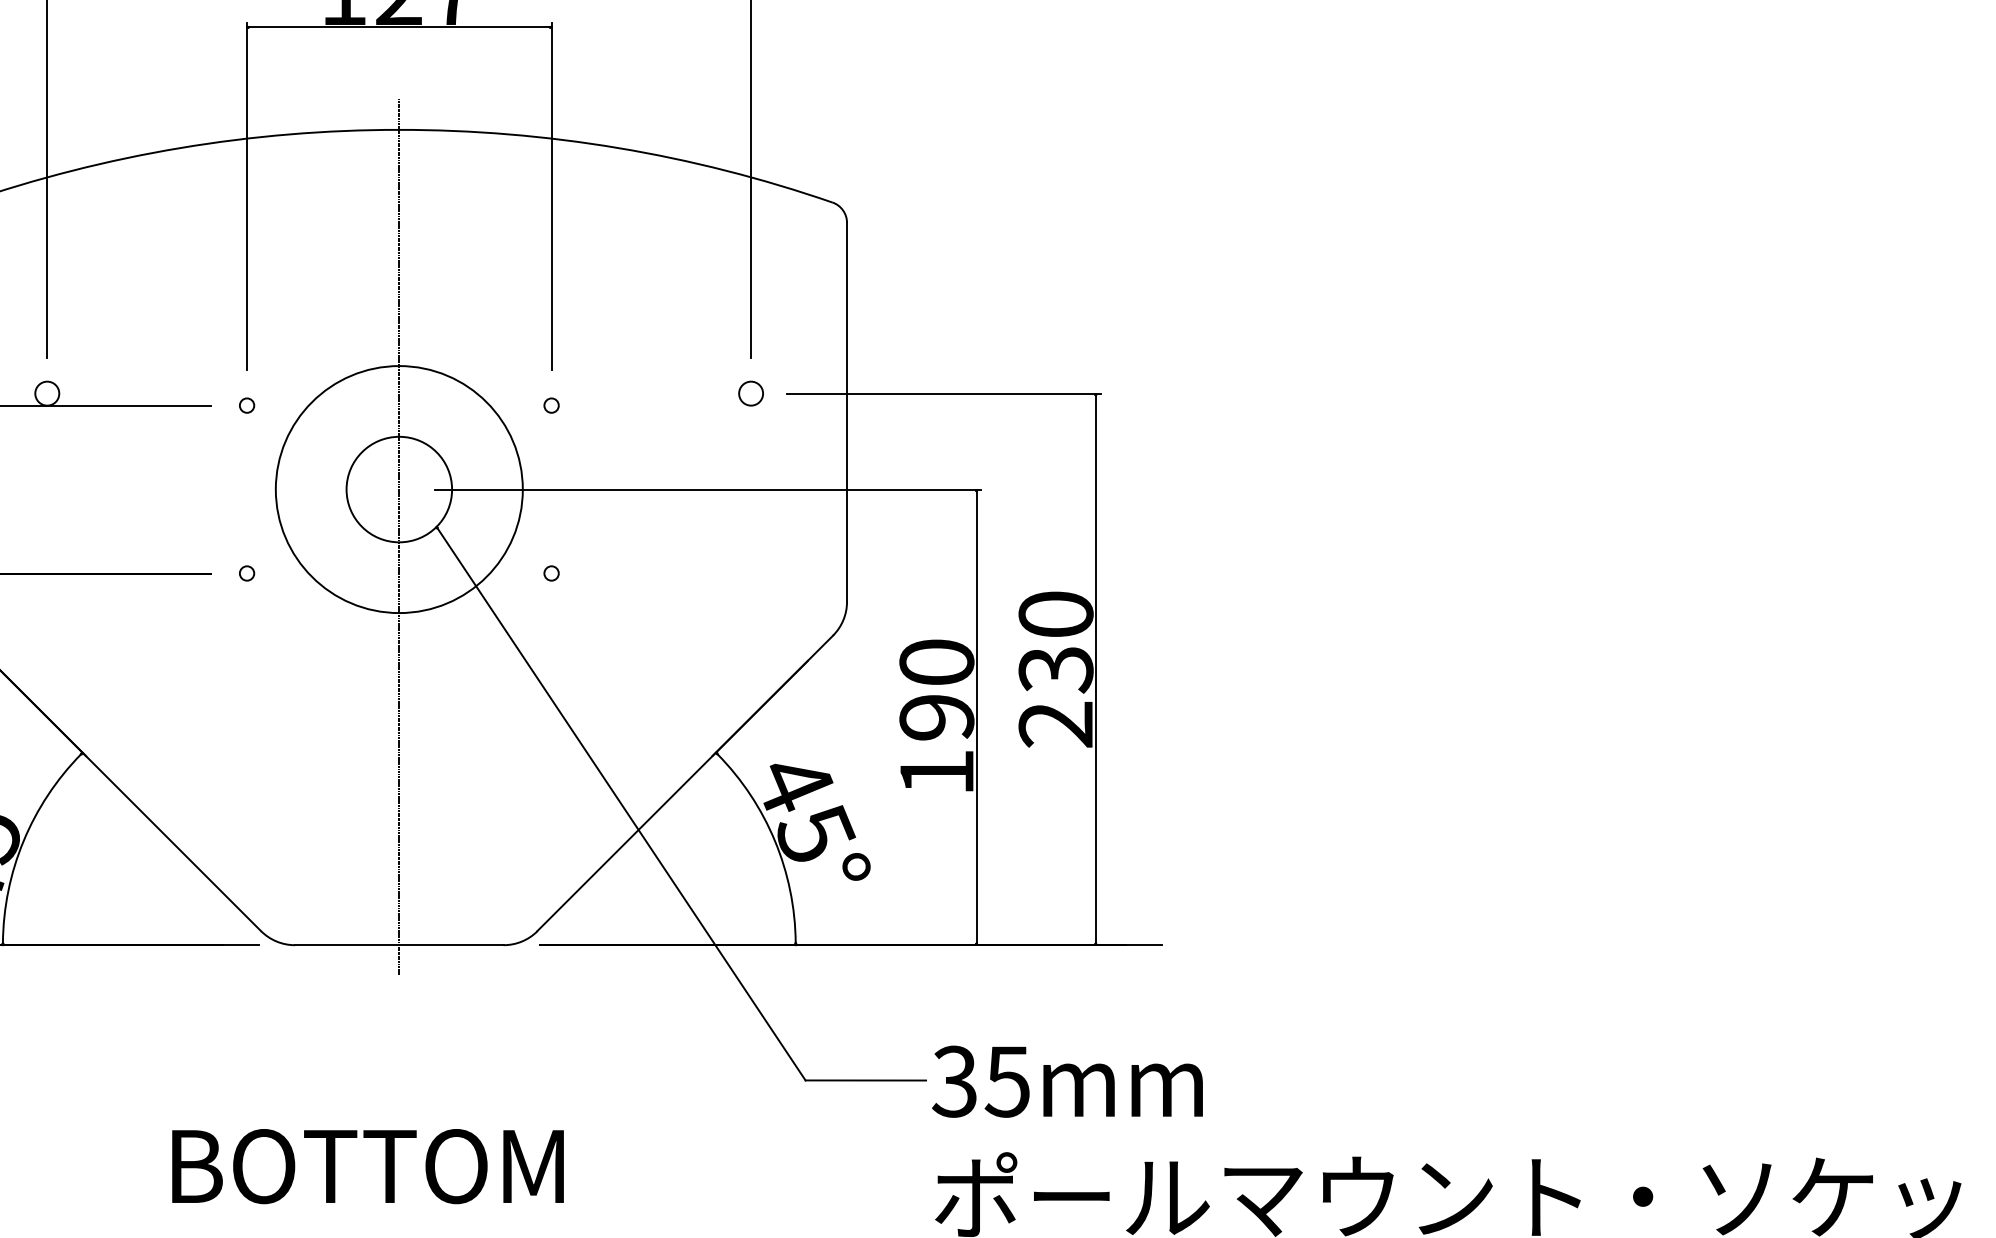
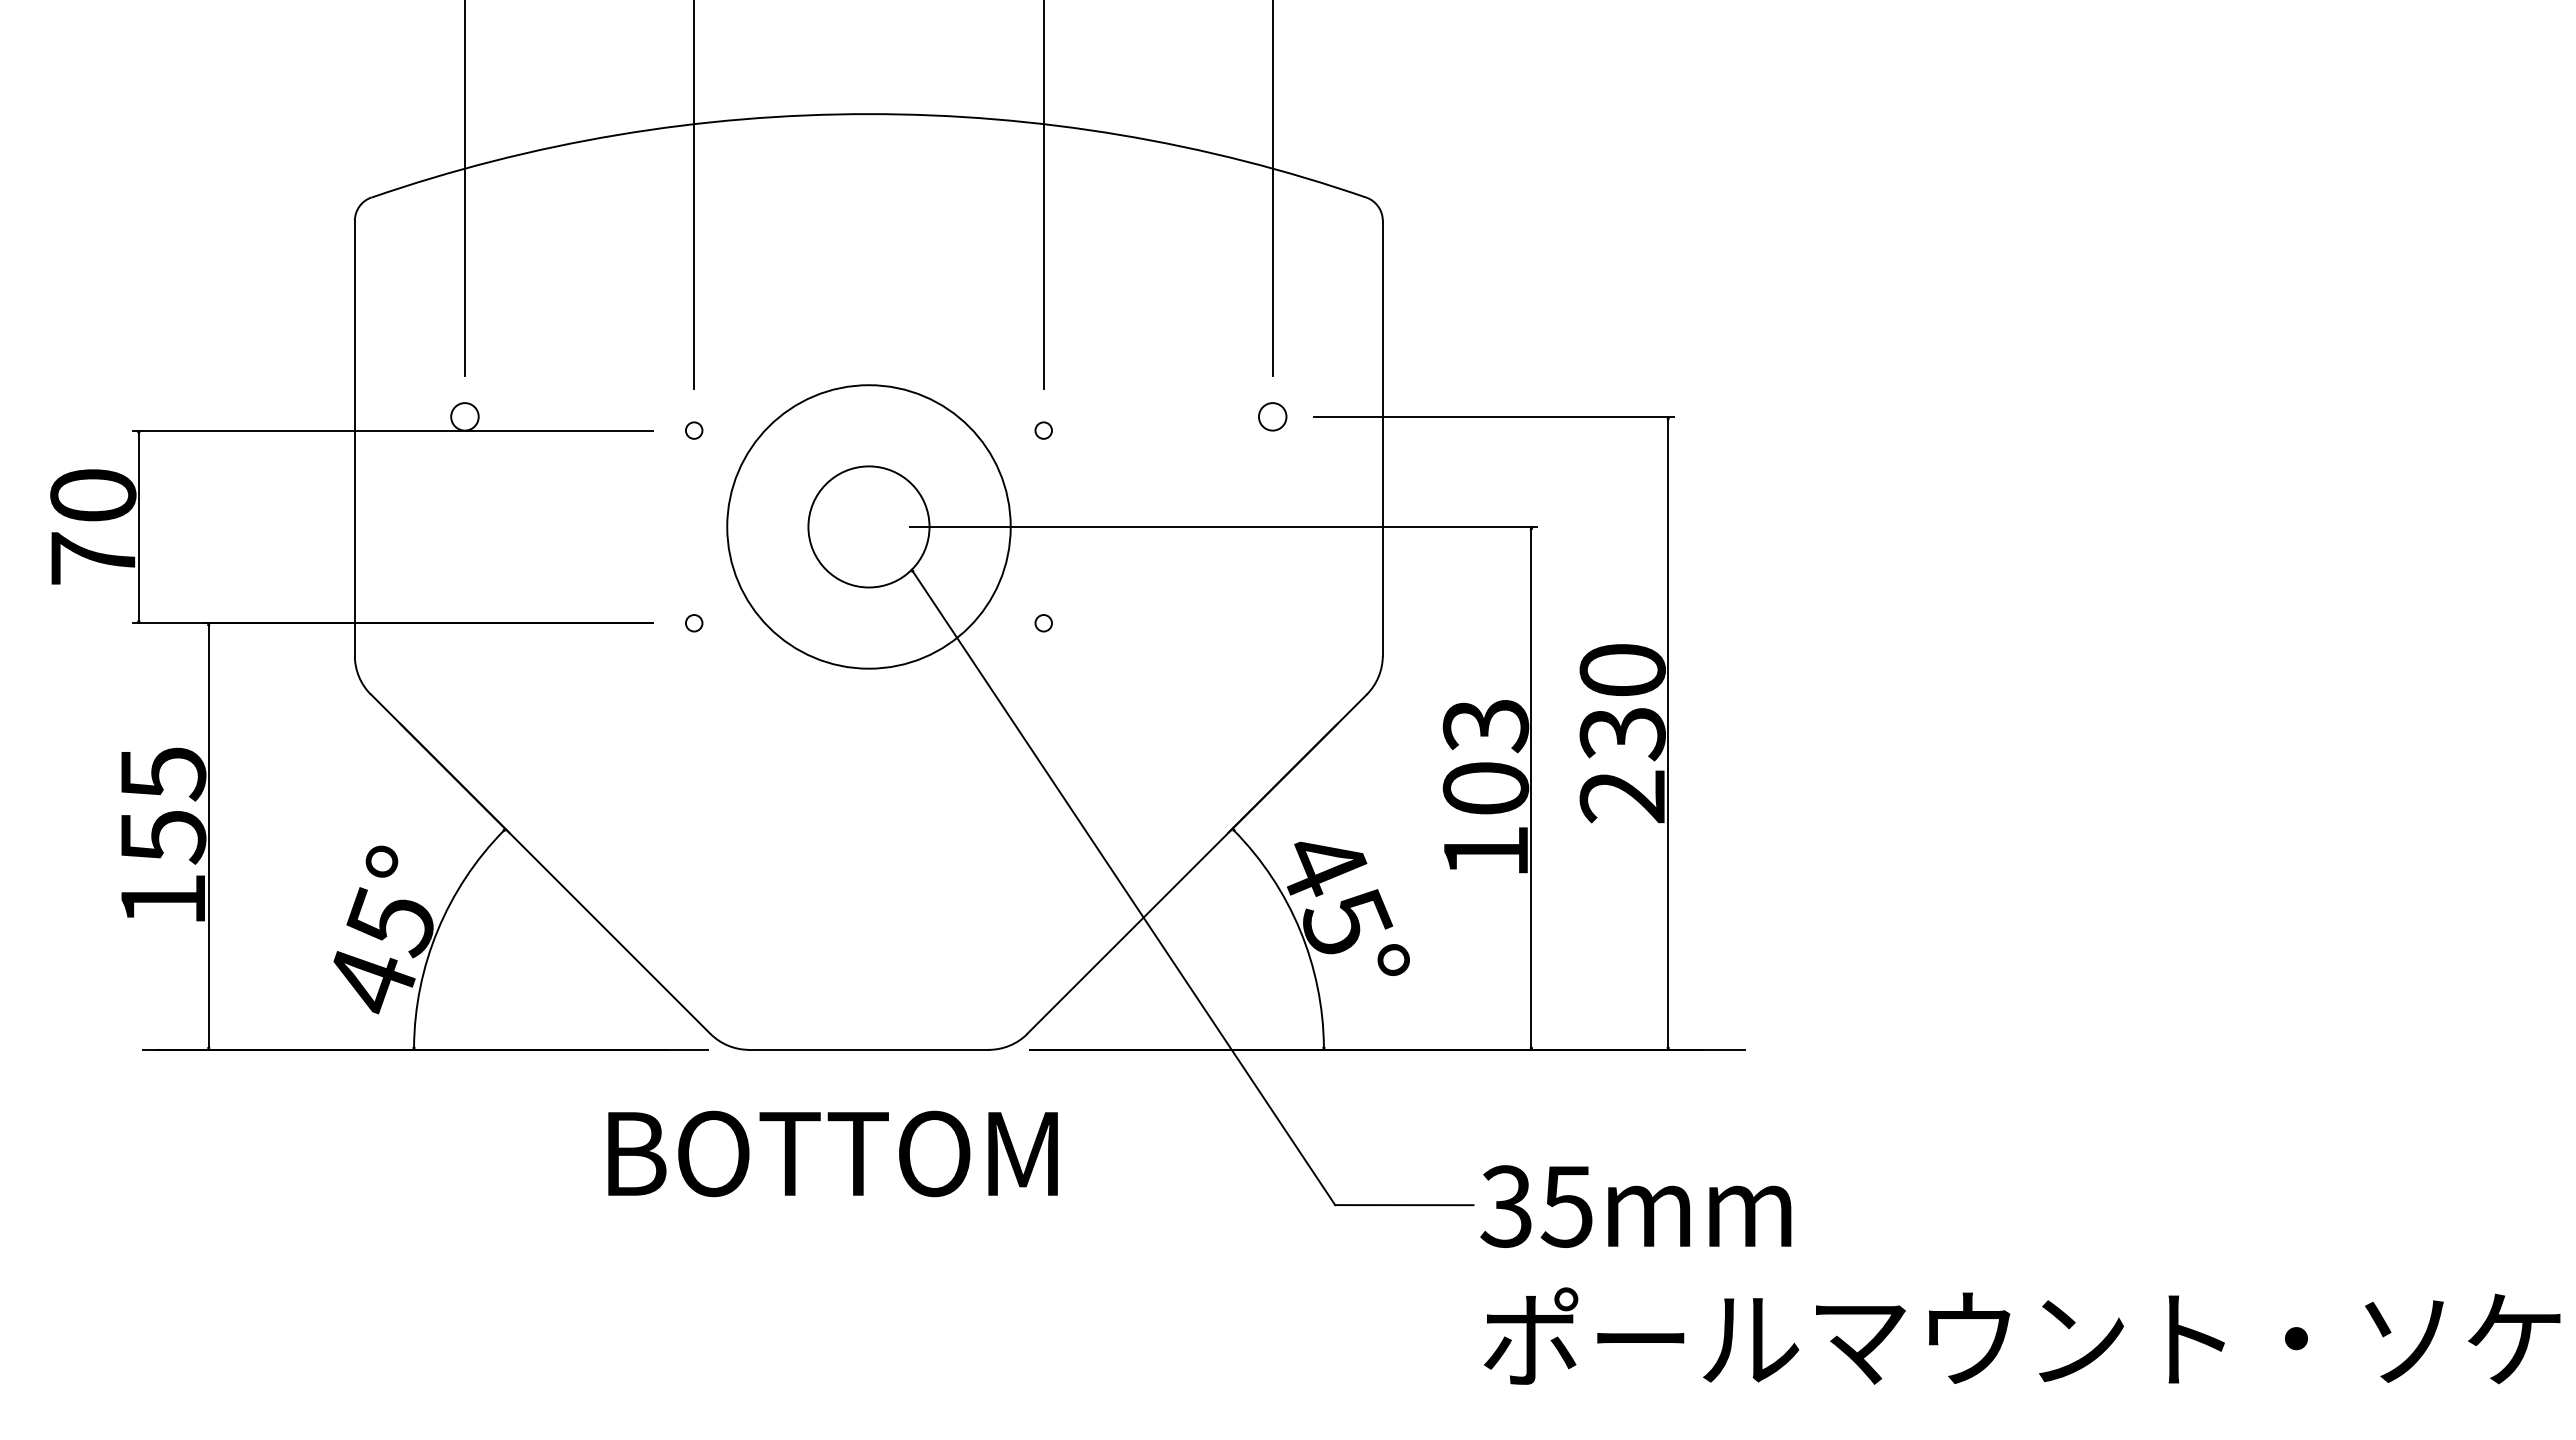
line: (398, 537) -> (868, 581), removed
text: (936, 689) -> (1485, 756), 190 -> 103
text: (367, 1166) -> (832, 1153), moved

